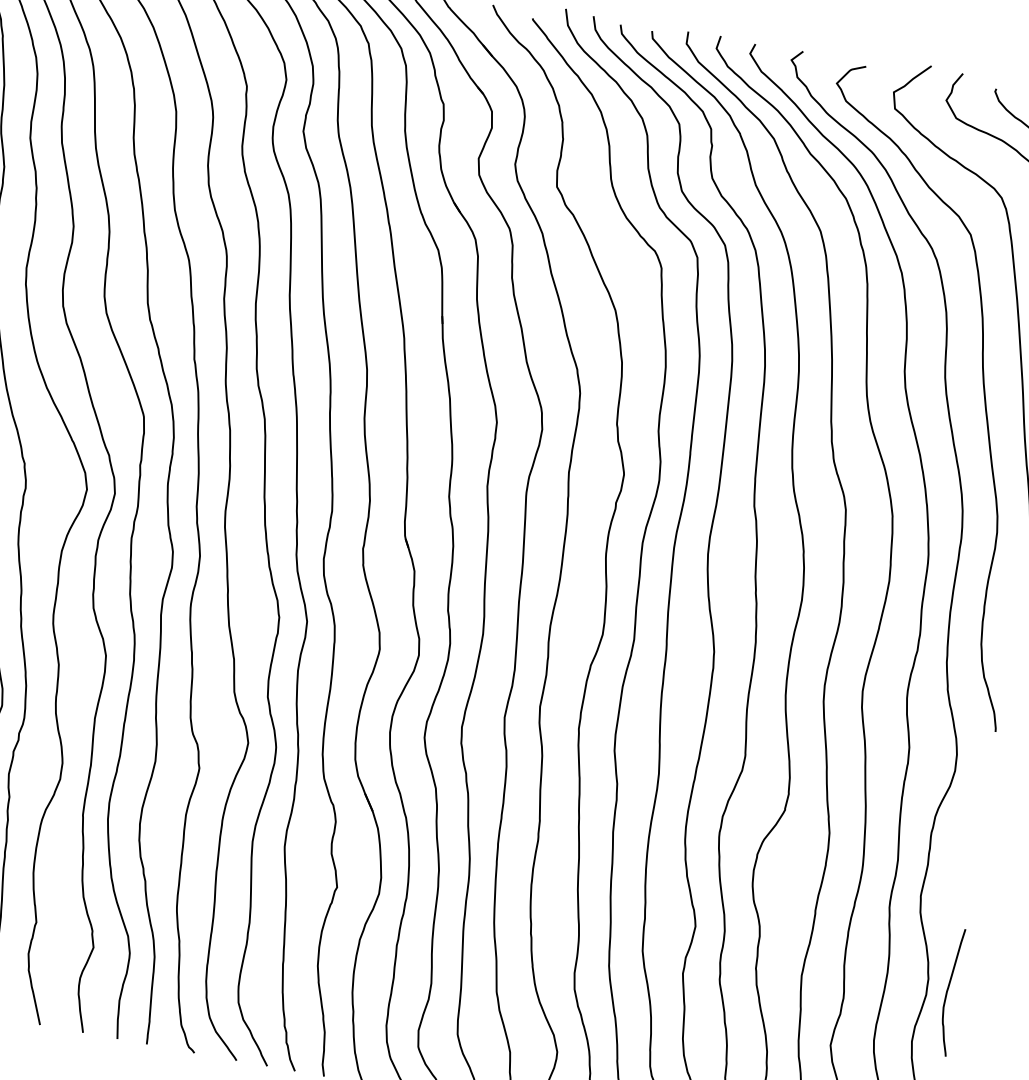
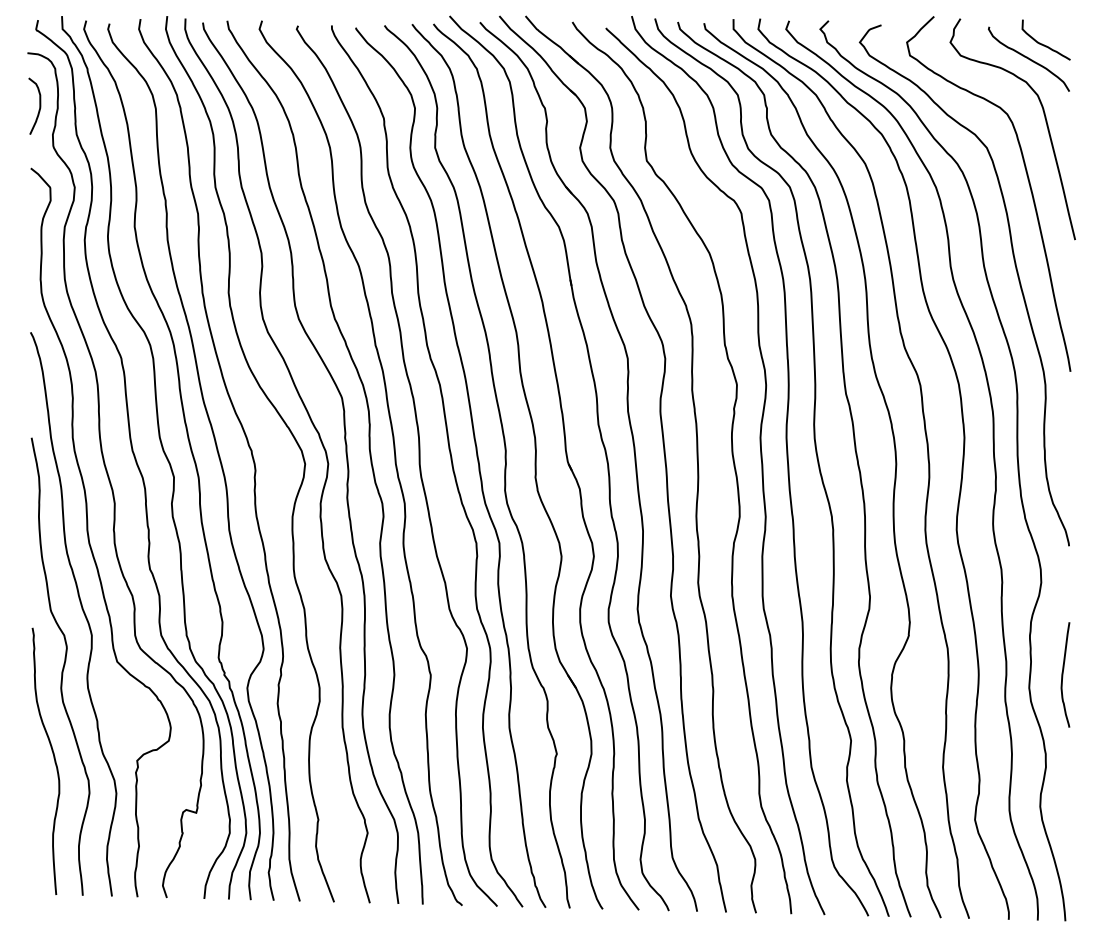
curve: (948, 991) -> (1063, 674), moved

